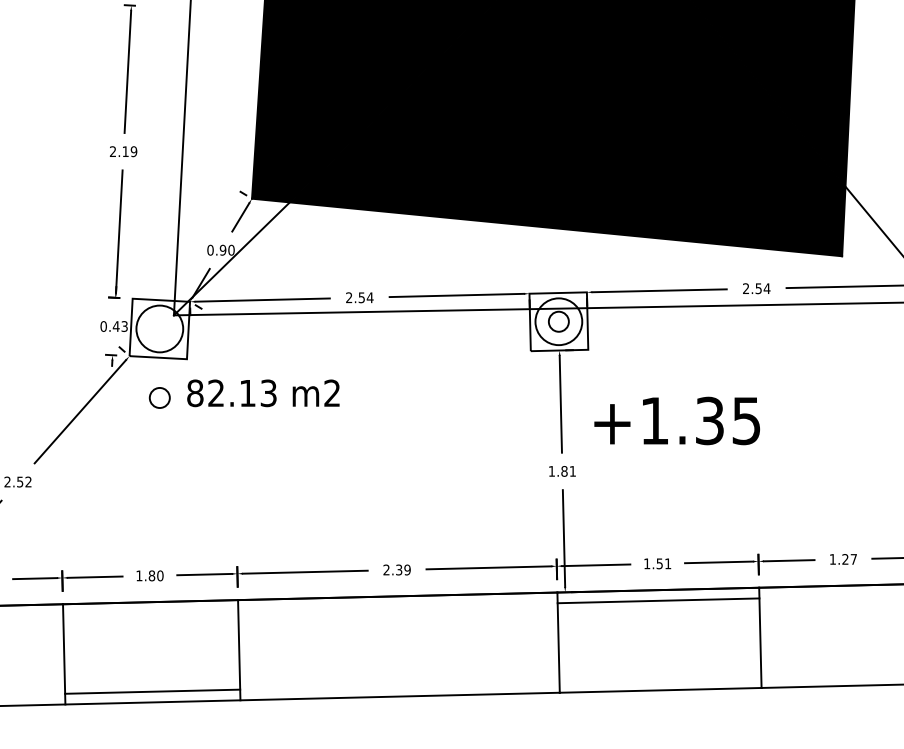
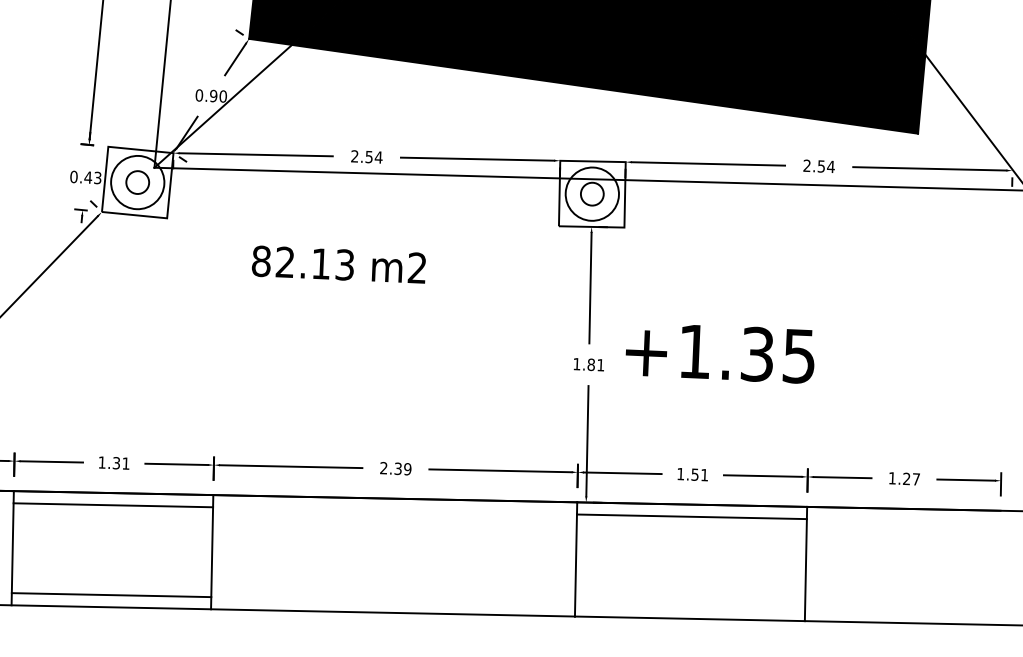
text: (263, 393) -> (339, 264), moved
circle: (159, 397) -> (137, 182), moved
text: (676, 420) -> (719, 352), moved
text: (155, 575) -> (120, 462), 1.80 -> 1.31
line: (150, 612) -> (113, 504), added

